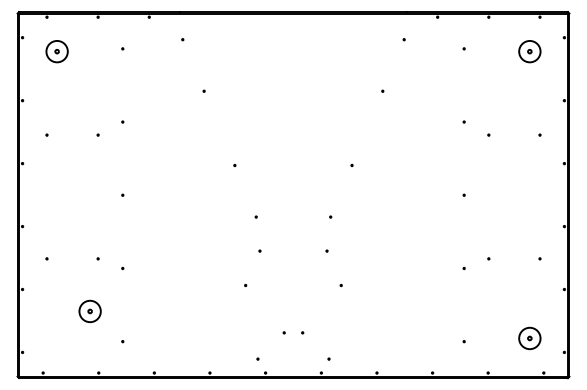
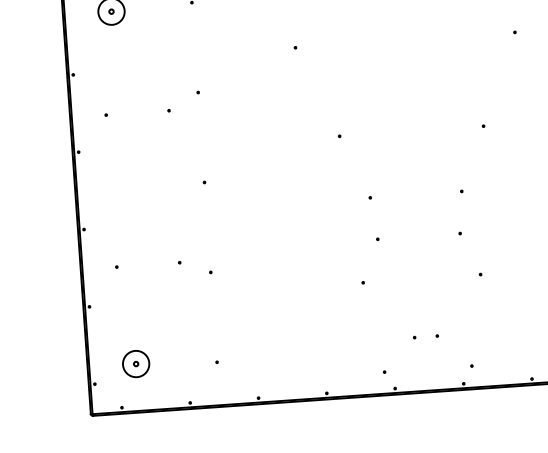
part: (89, 311) -> (135, 364), moved

